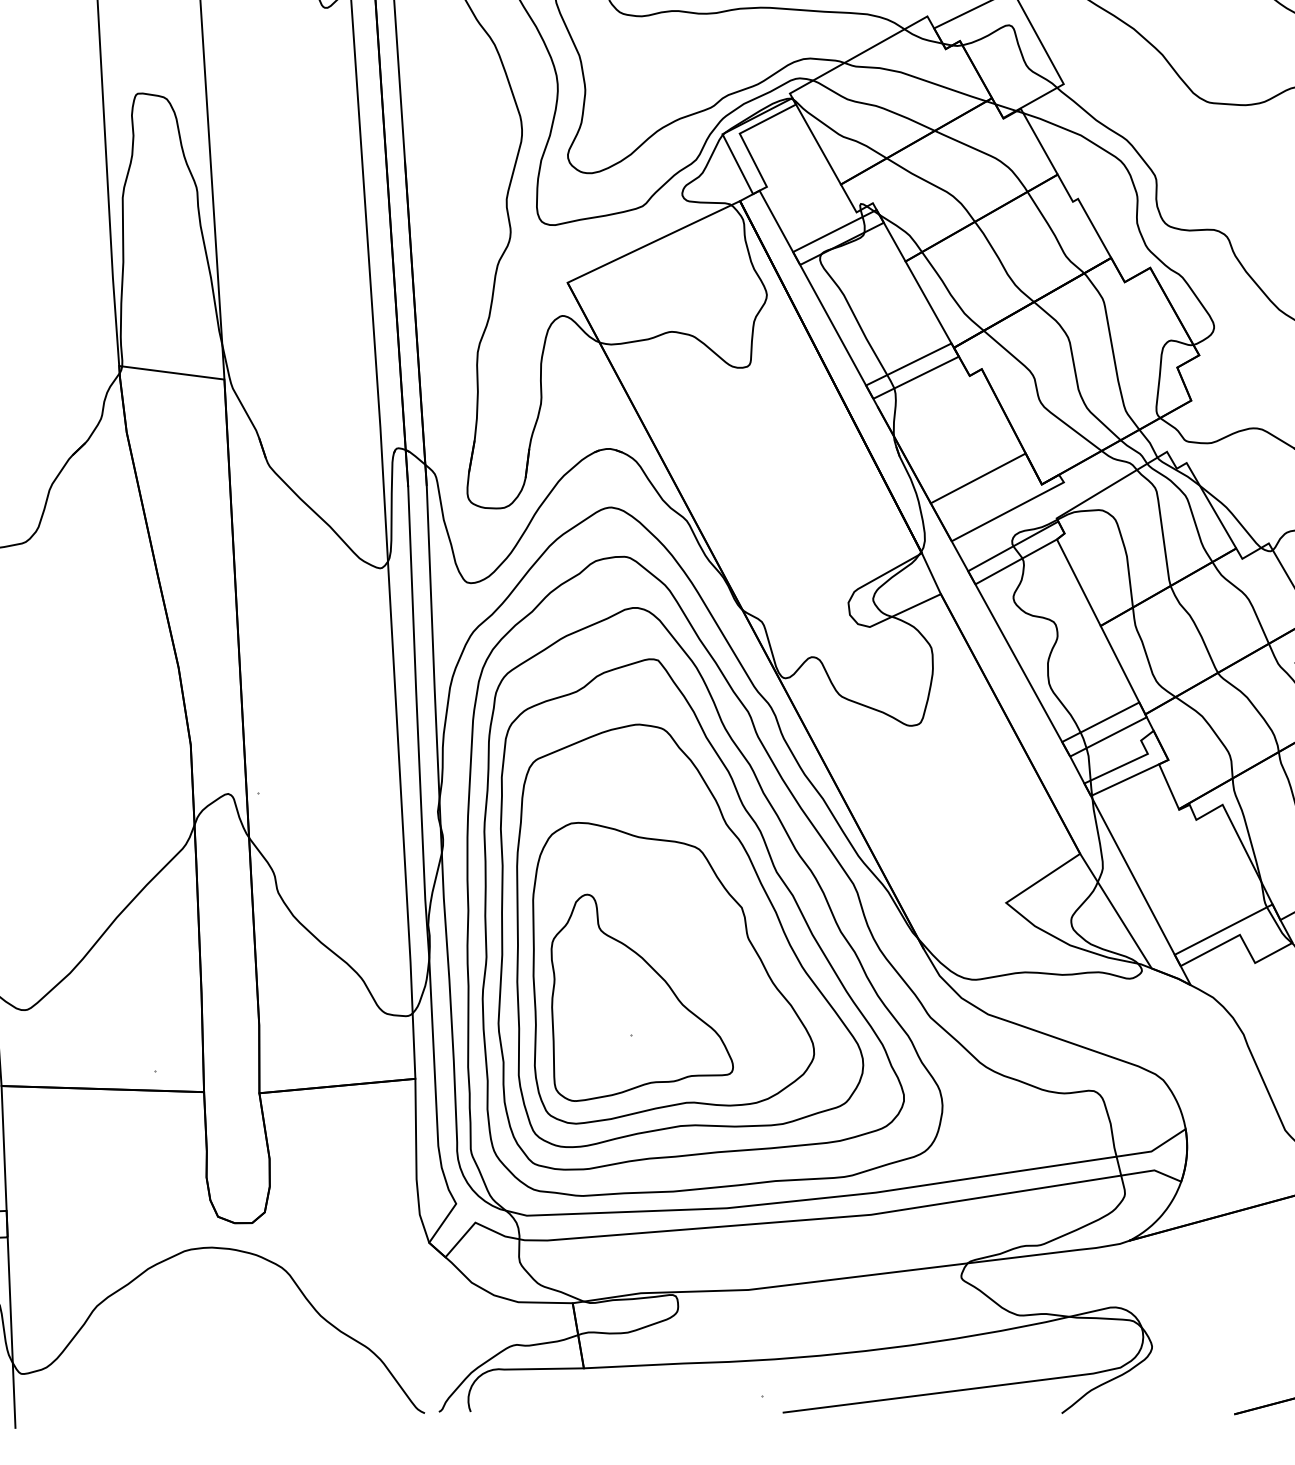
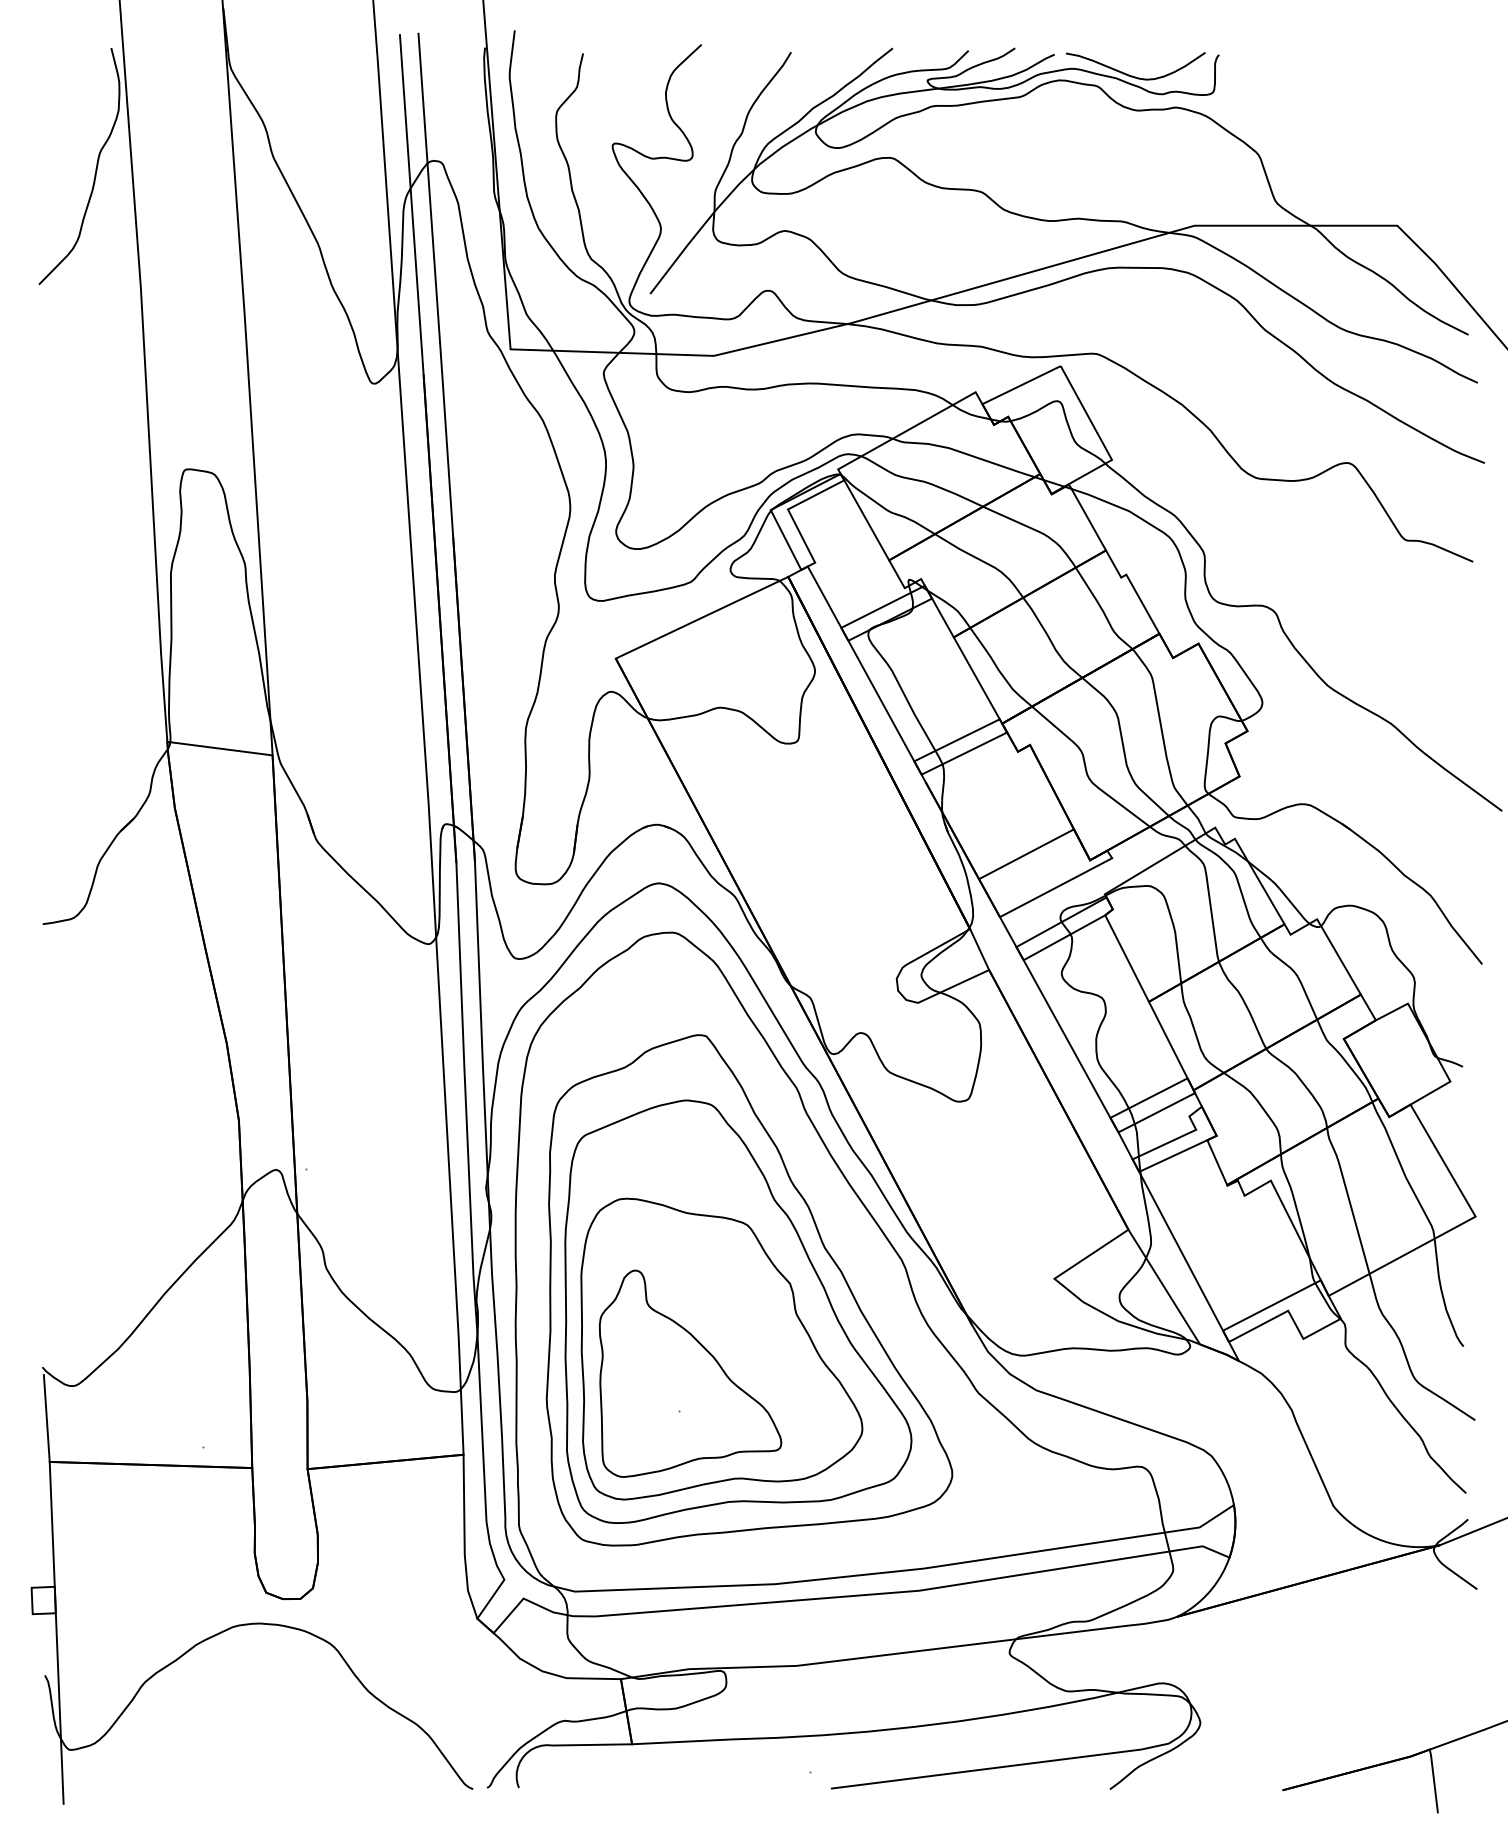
part: (712, 901) -> (760, 1277), removed

